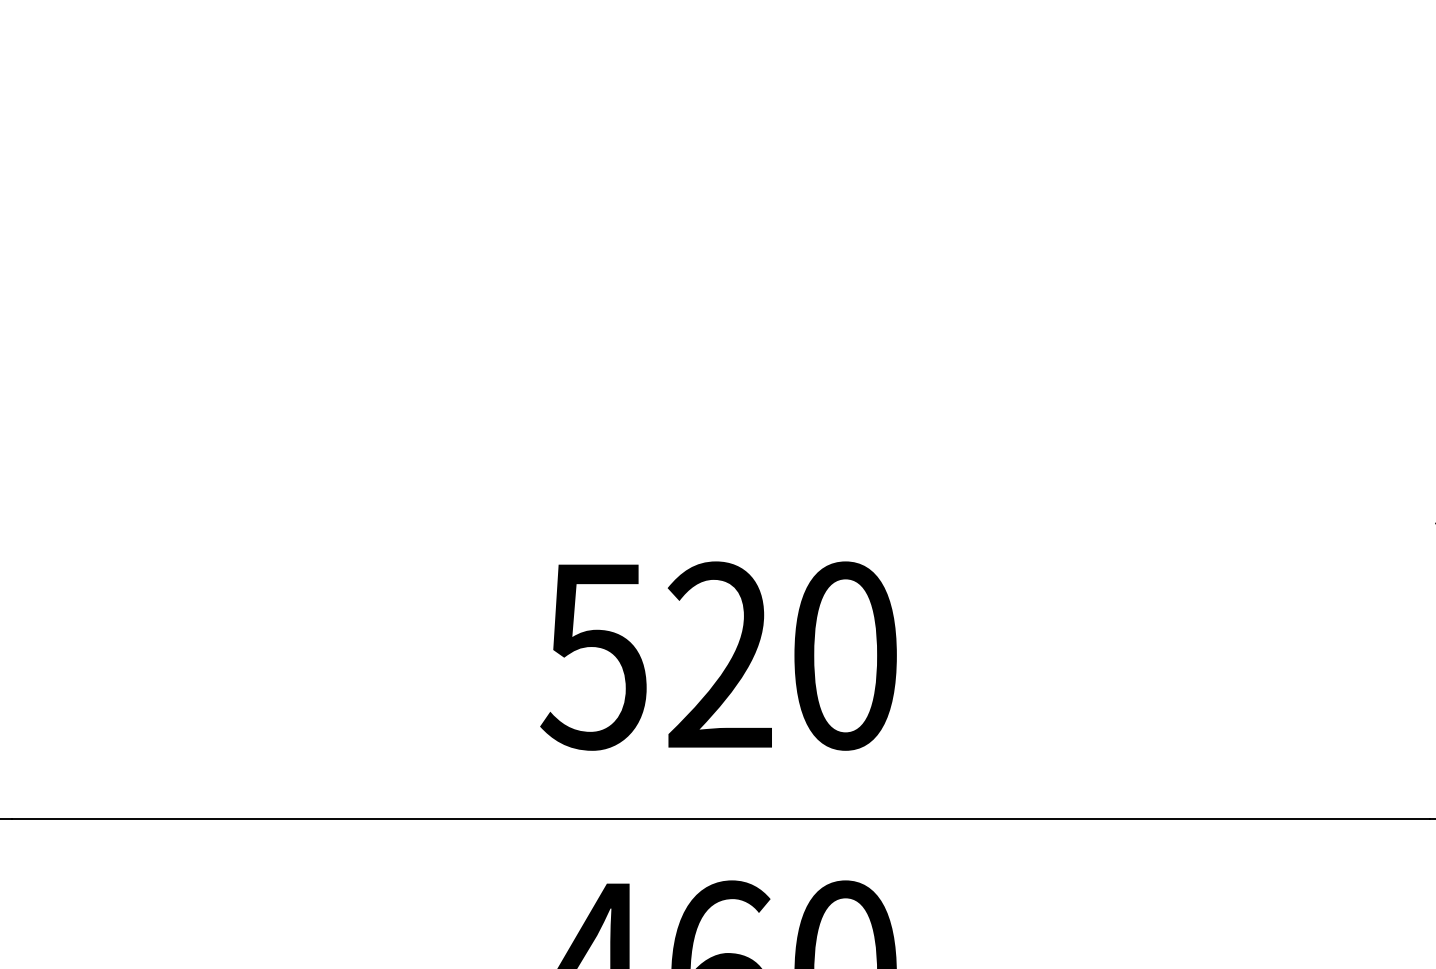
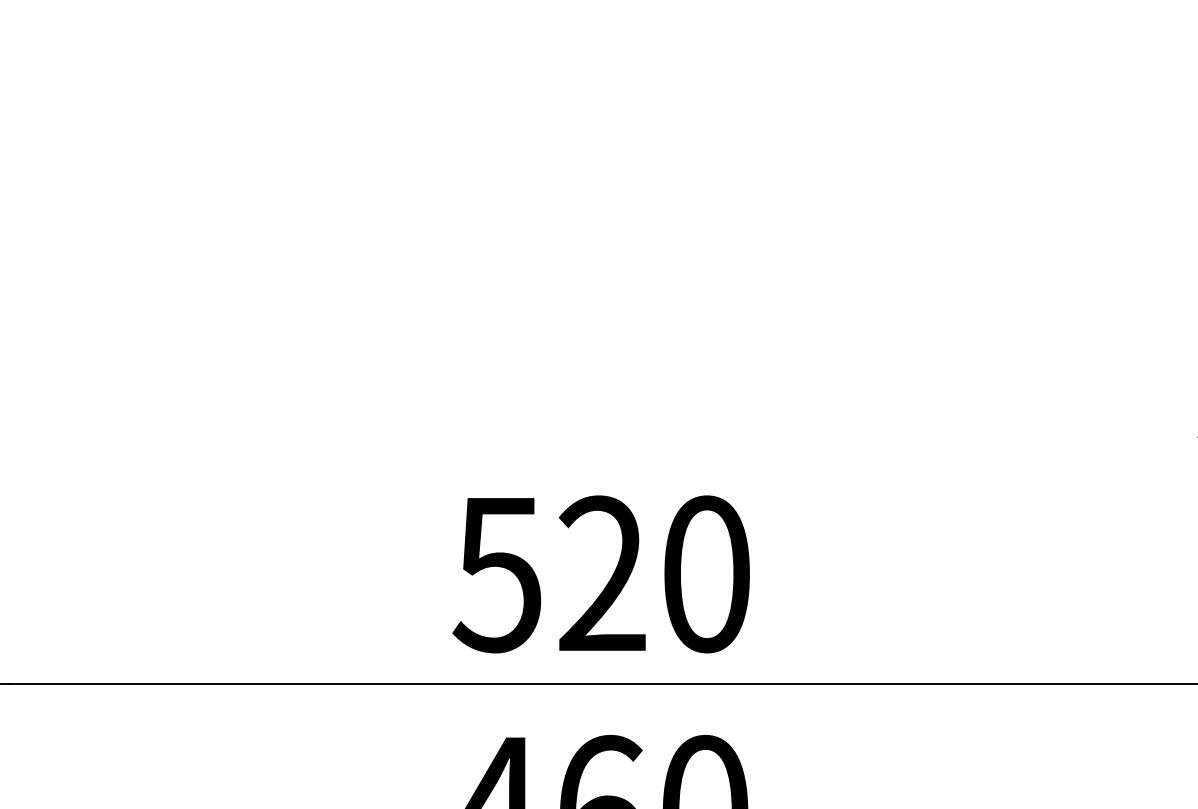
text: (718, 655) -> (601, 573), moved

